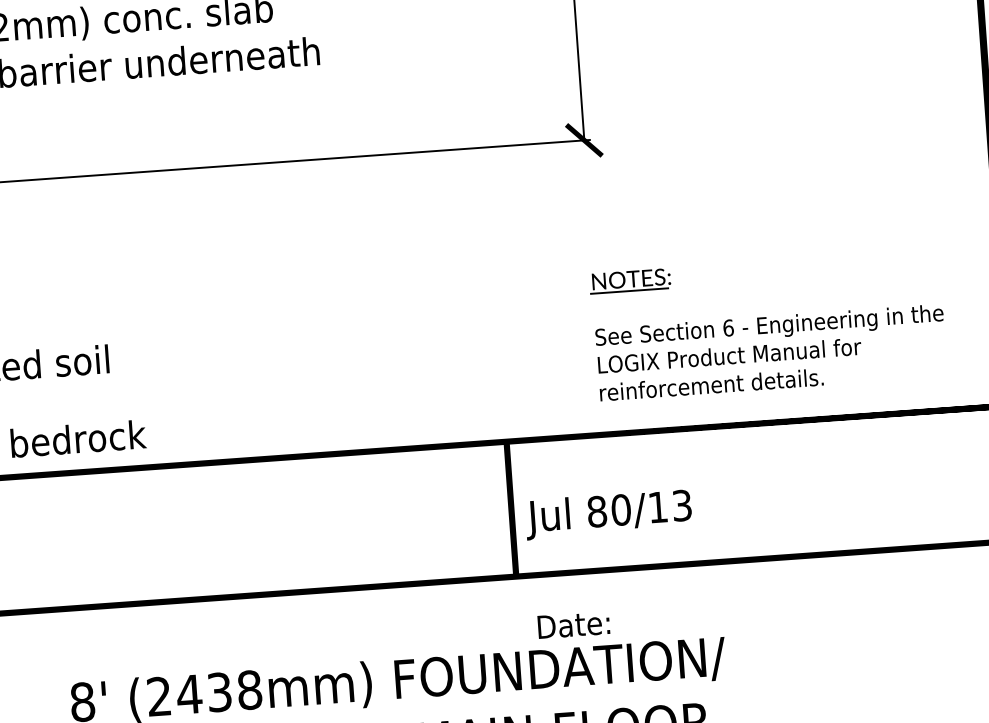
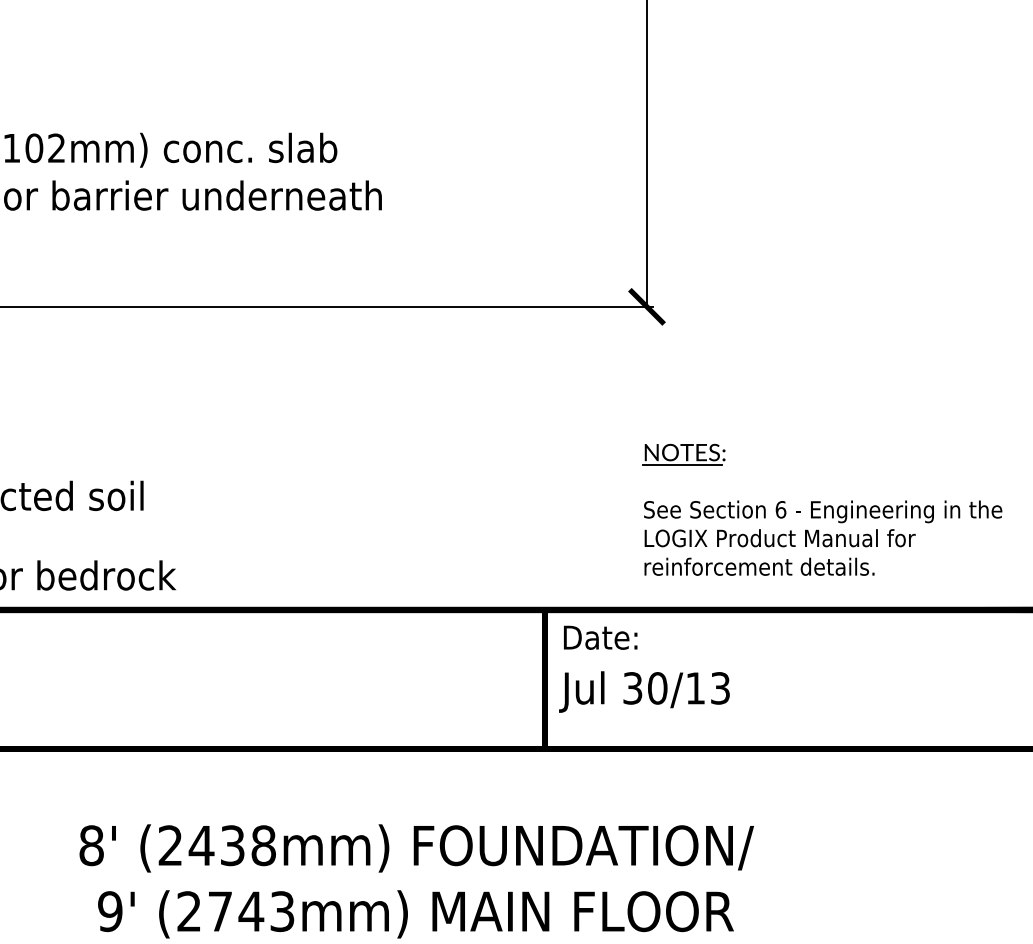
text: (596, 511) -> (632, 688), 80/13 -> 30/13
text: (573, 624) -> (600, 637), moved

